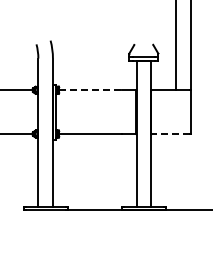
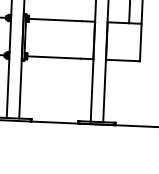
line: (90, 90) -> (55, 20), dashed -> solid
line: (170, 134) -> (122, 60), dashed -> solid

